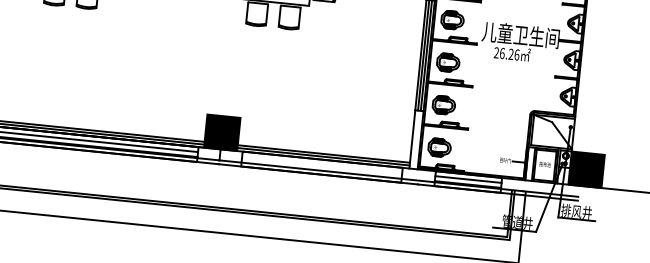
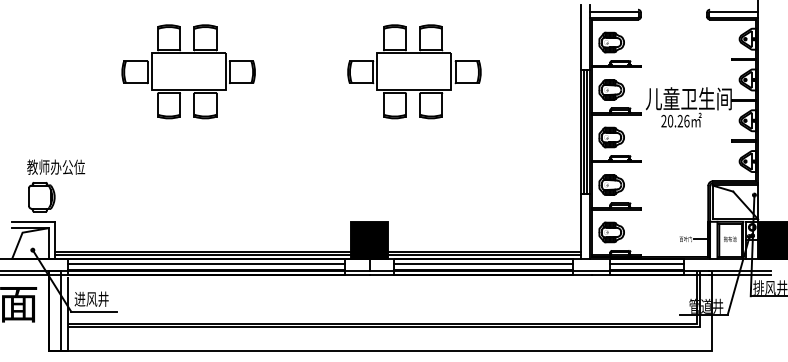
text: (502, 53) -> (670, 121), 26.26 -> 20.26
line: (321, 164) -> (483, 264), added
line: (321, 169) -> (483, 269), added

